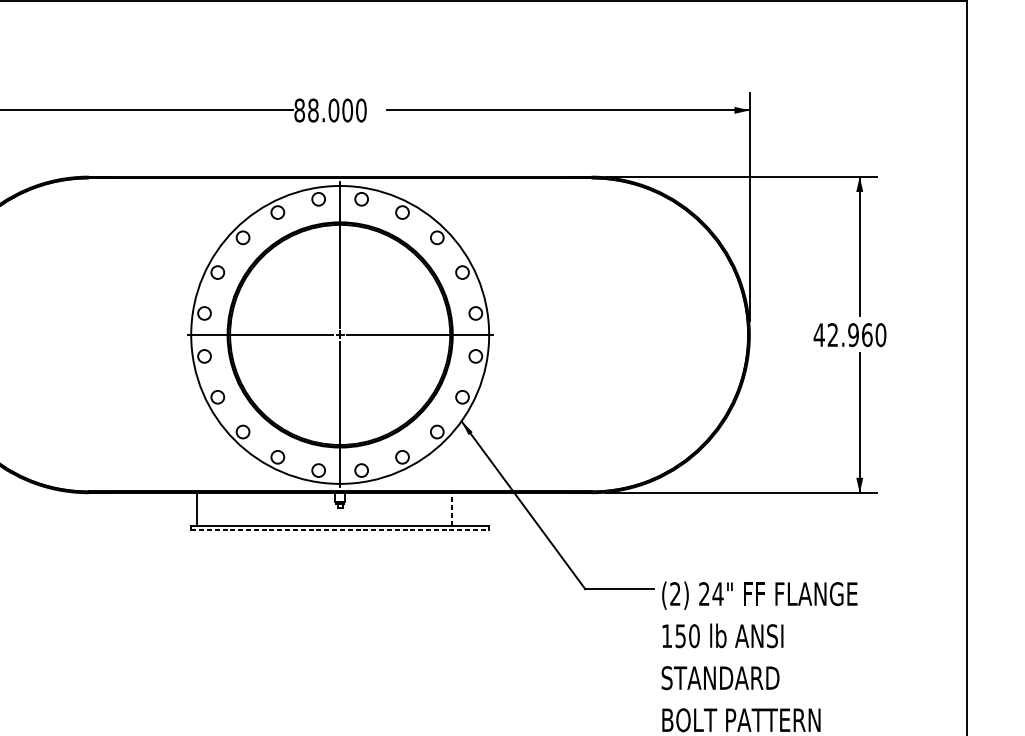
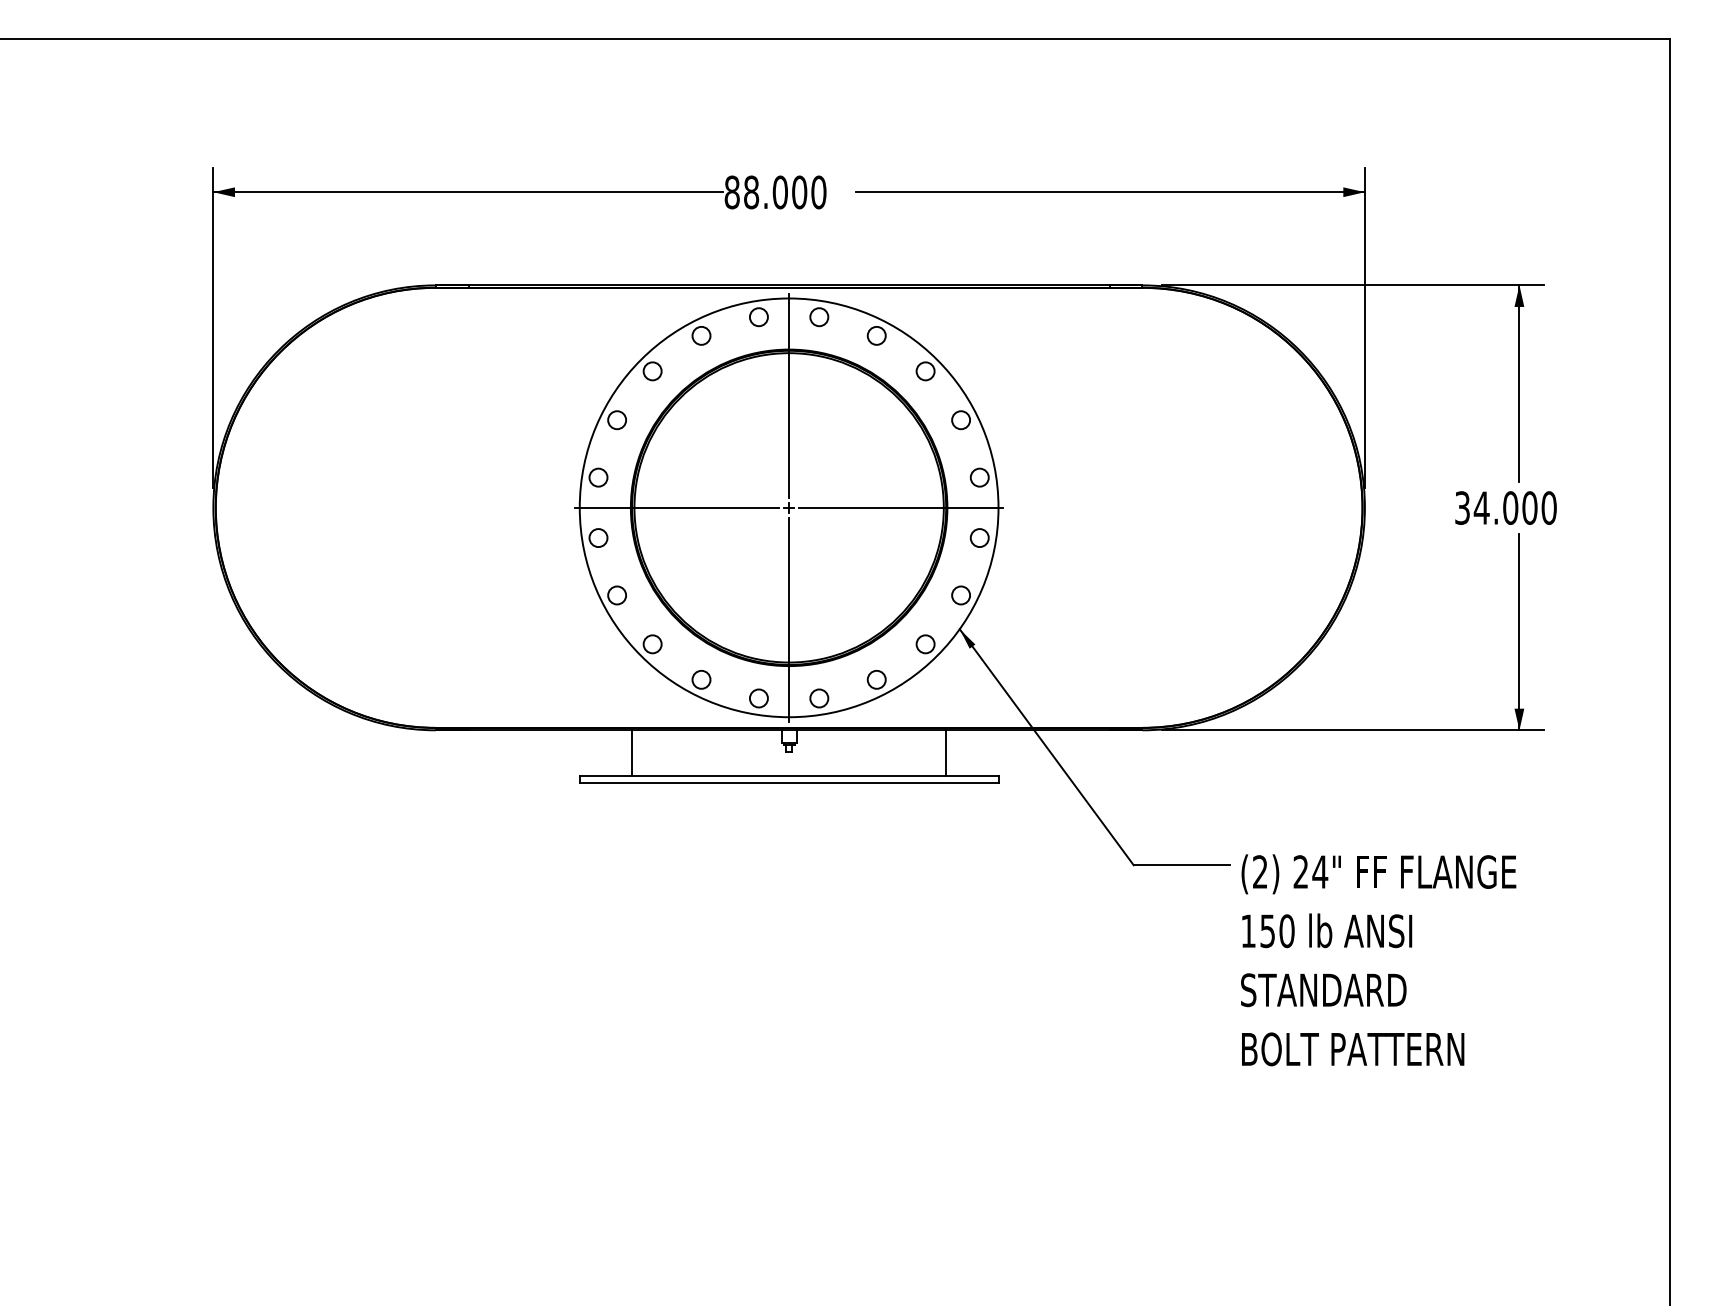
text: (842, 334) -> (1495, 507), 42.960 -> 34.000
line: (197, 509) -> (632, 753), moved
line: (452, 509) -> (946, 753), dashed -> solid
line: (340, 530) -> (789, 782), dashed -> solid

